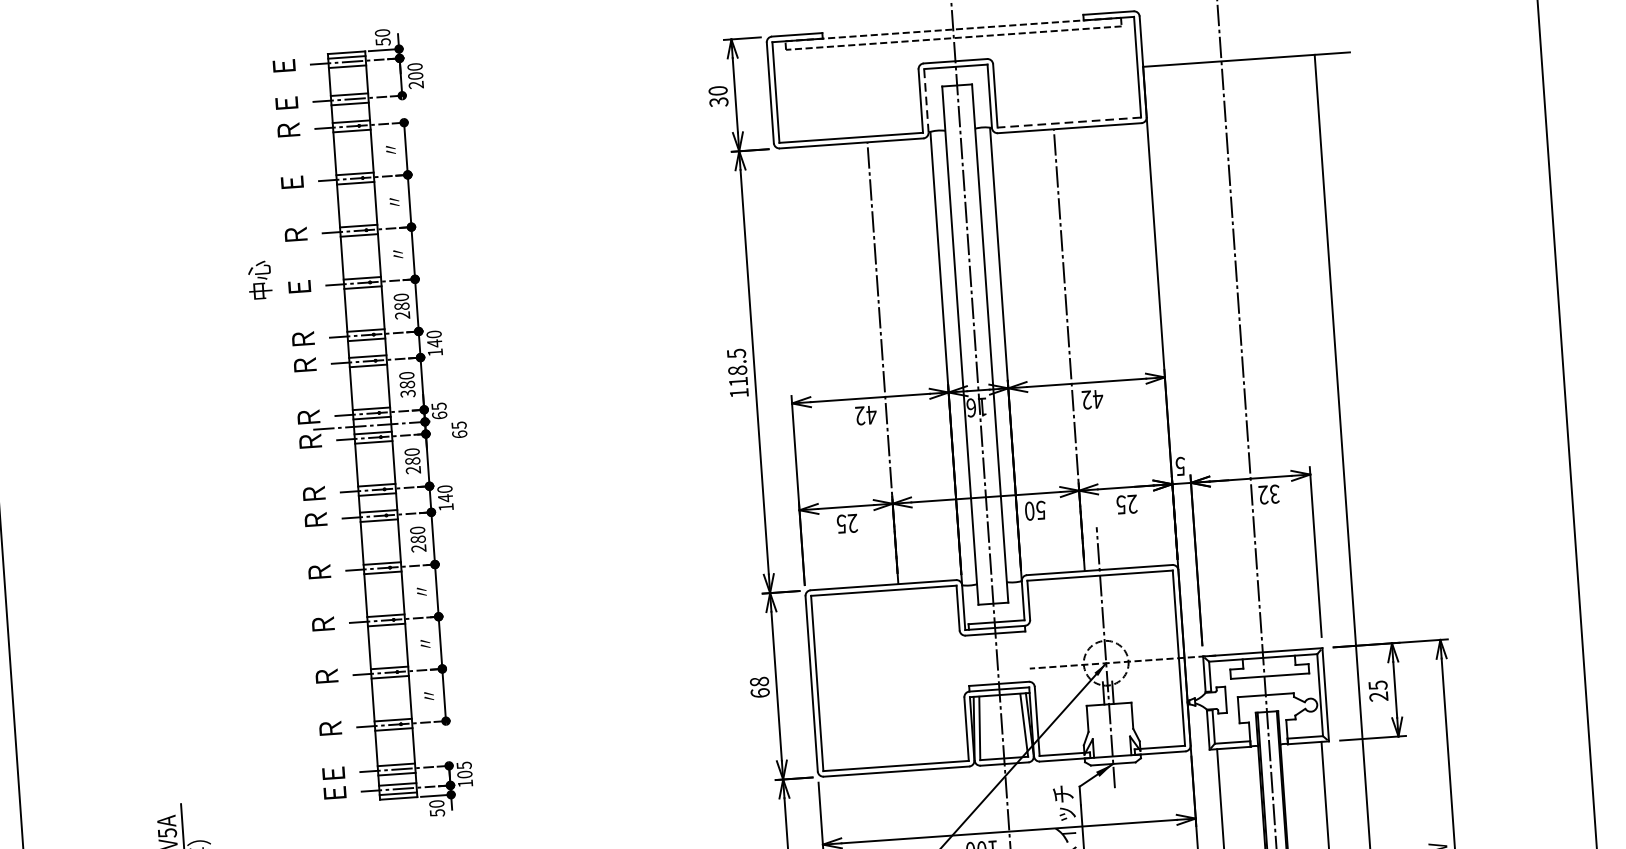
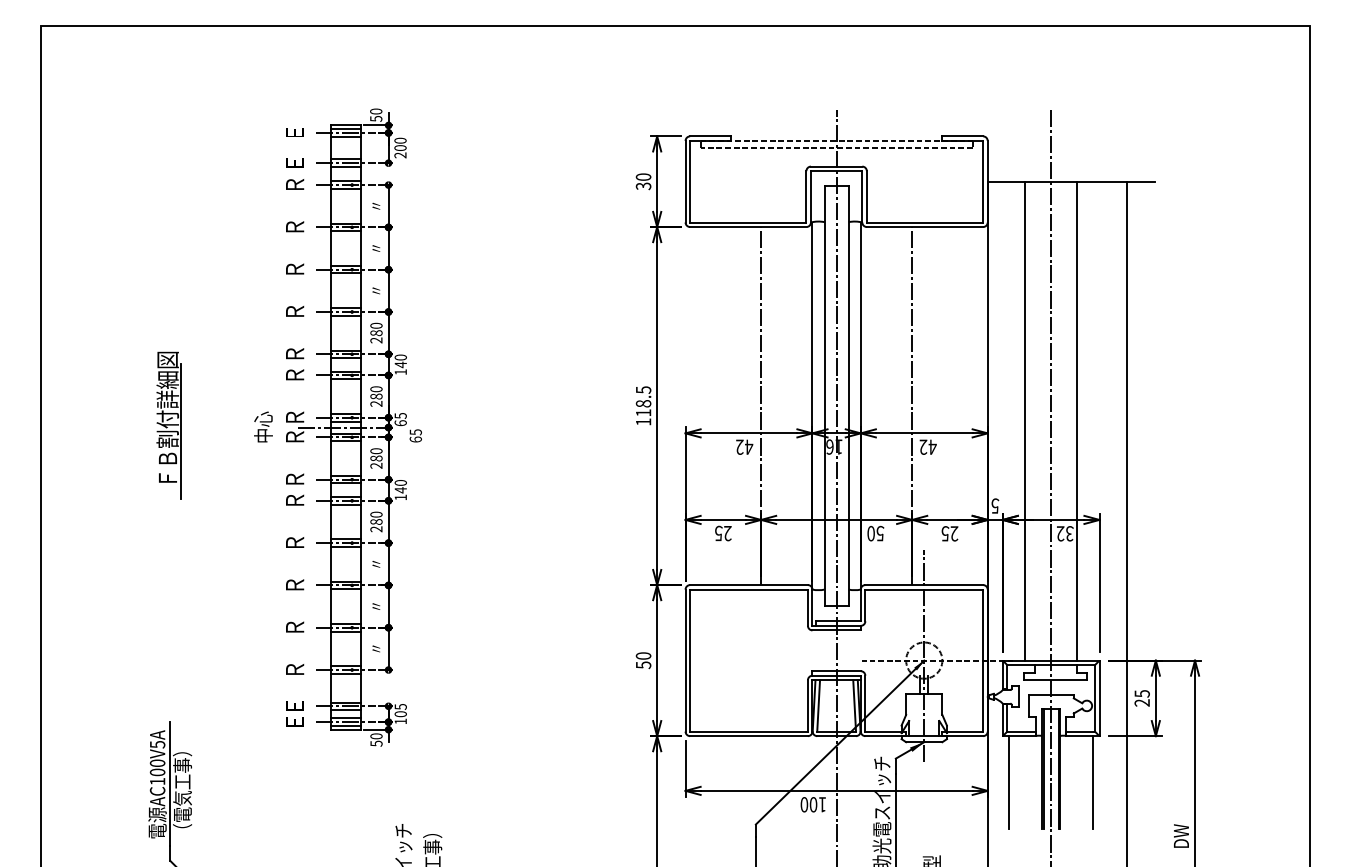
line: (925, 100) -> (810, 196), dashed -> solid
line: (1068, 122) -> (924, 222), dashed -> solid
text: (292, 181) -> (295, 226), Ｅ -> Ｒ
text: (260, 279) -> (263, 426), moved
text: (300, 286) -> (295, 311), Ｅ -> Ｒ
line: (1273, 353) -> (1076, 420), added
line: (1210, 358) -> (1025, 420), added
text: (408, 393) -> (376, 403), 380 -> 280
part: (153, 438) -> (168, 425), added
text: (759, 687) -> (643, 660), 68 -> 50

